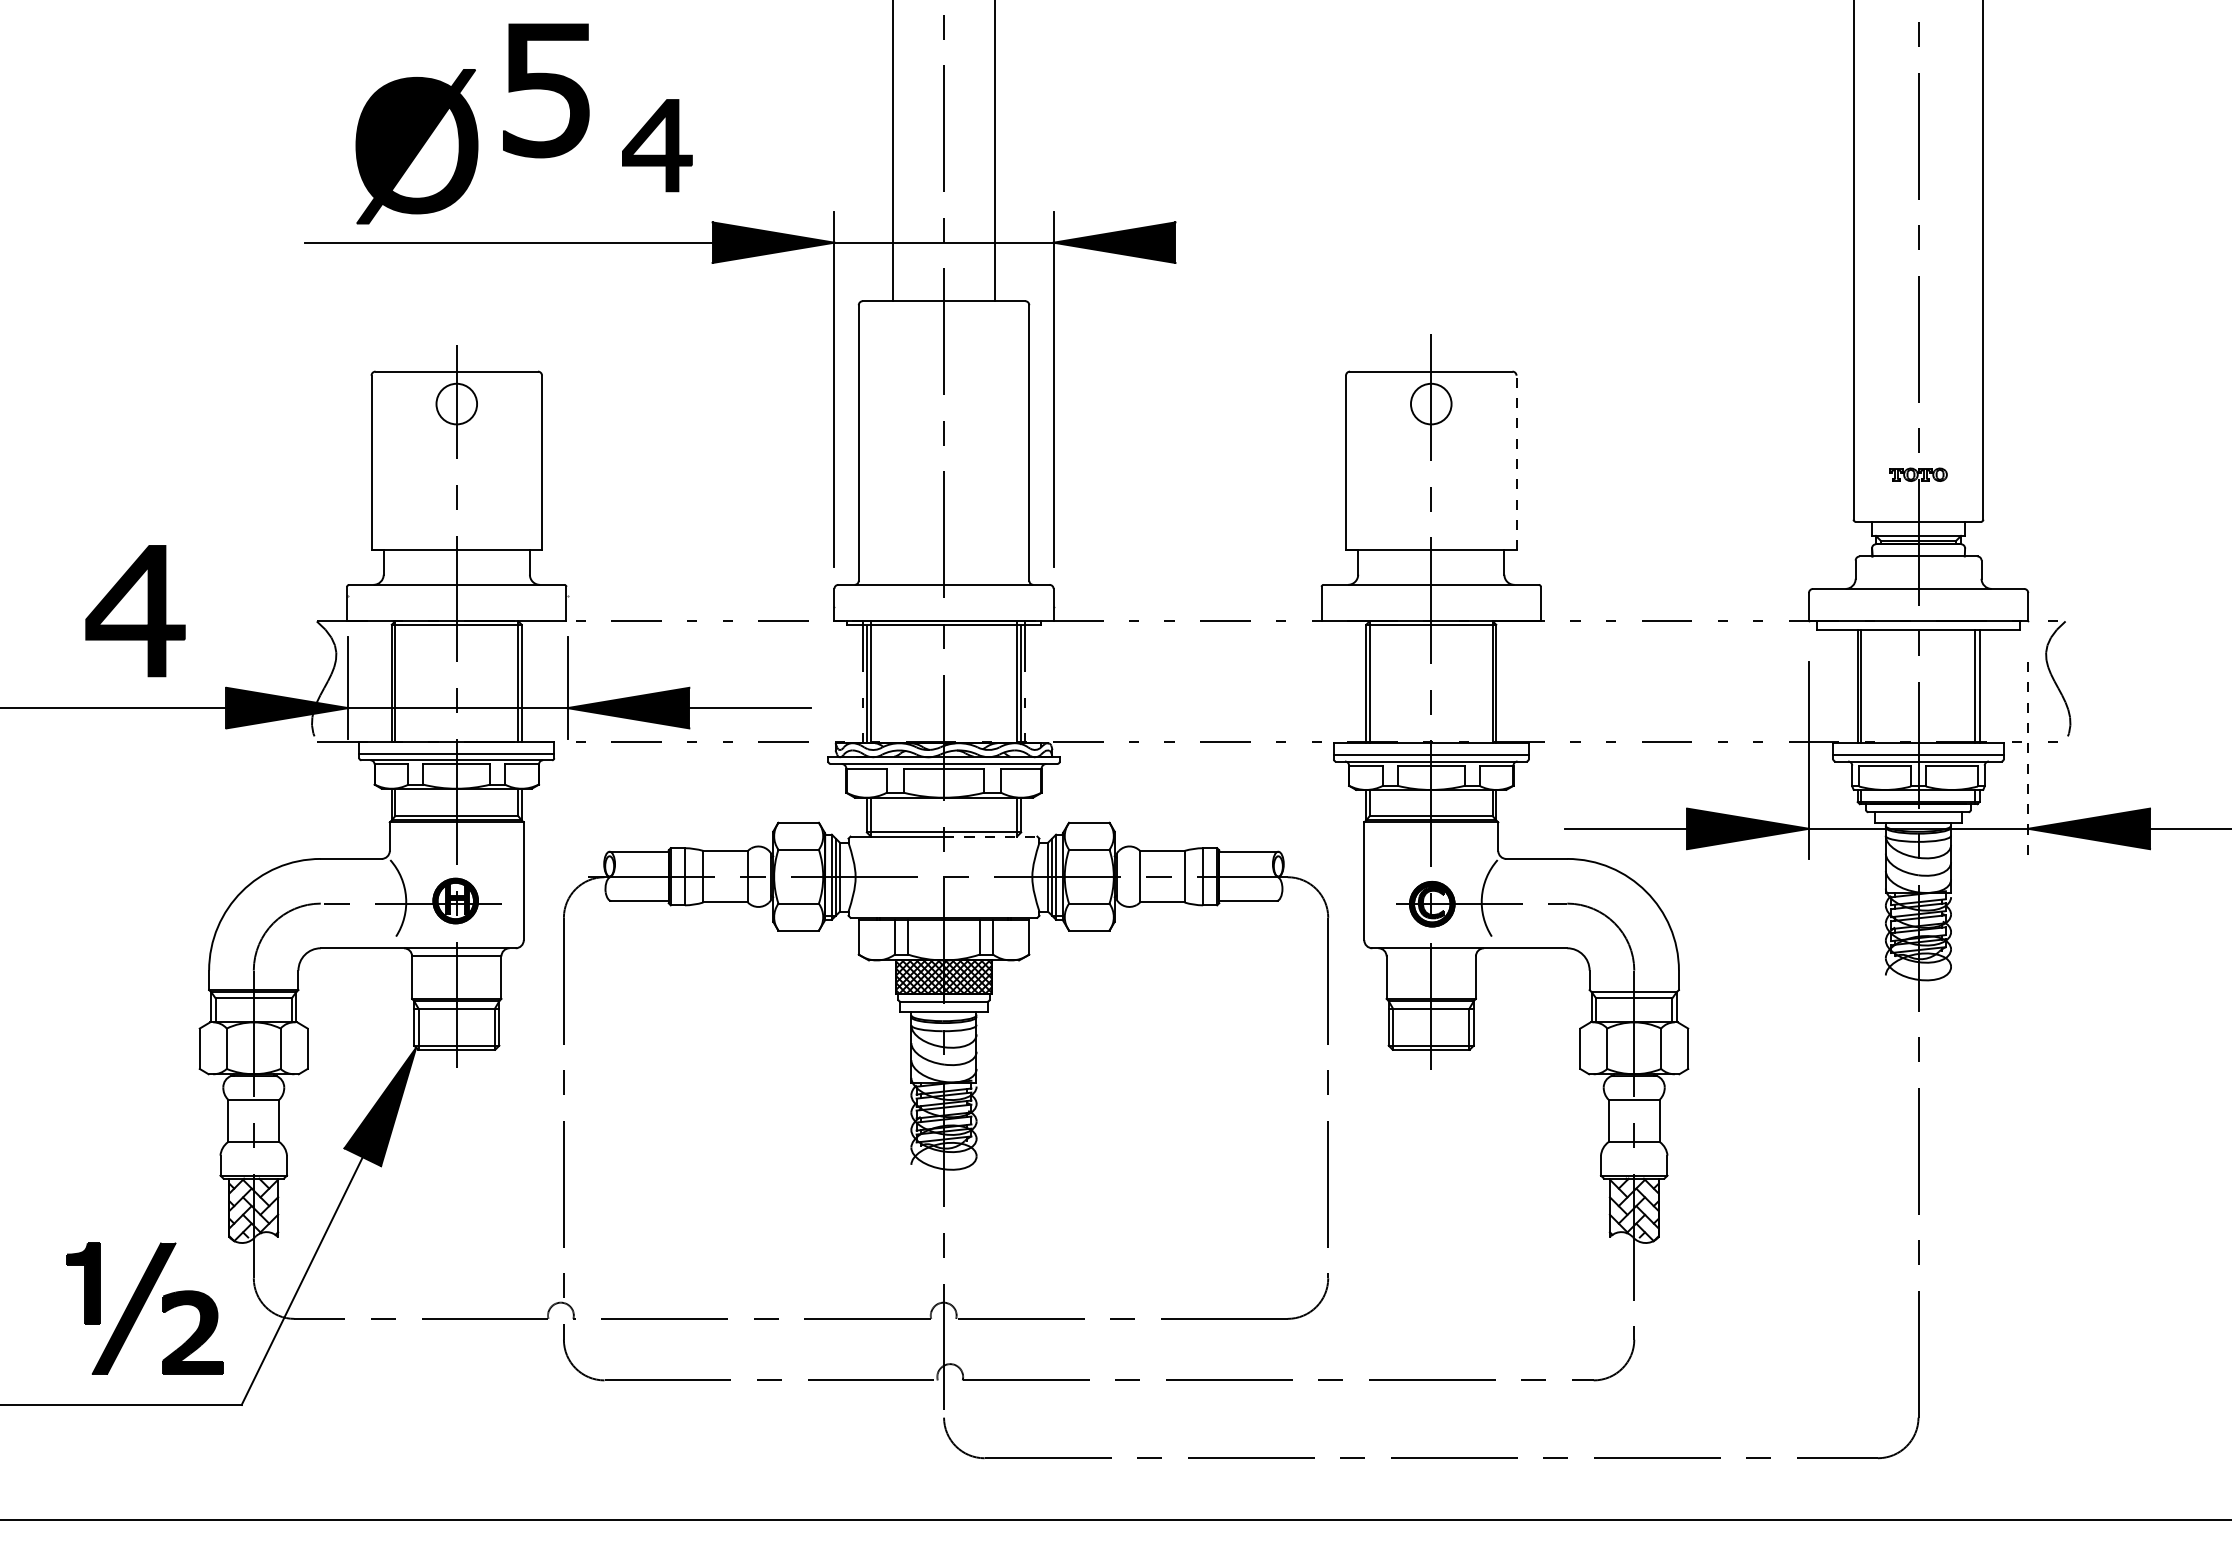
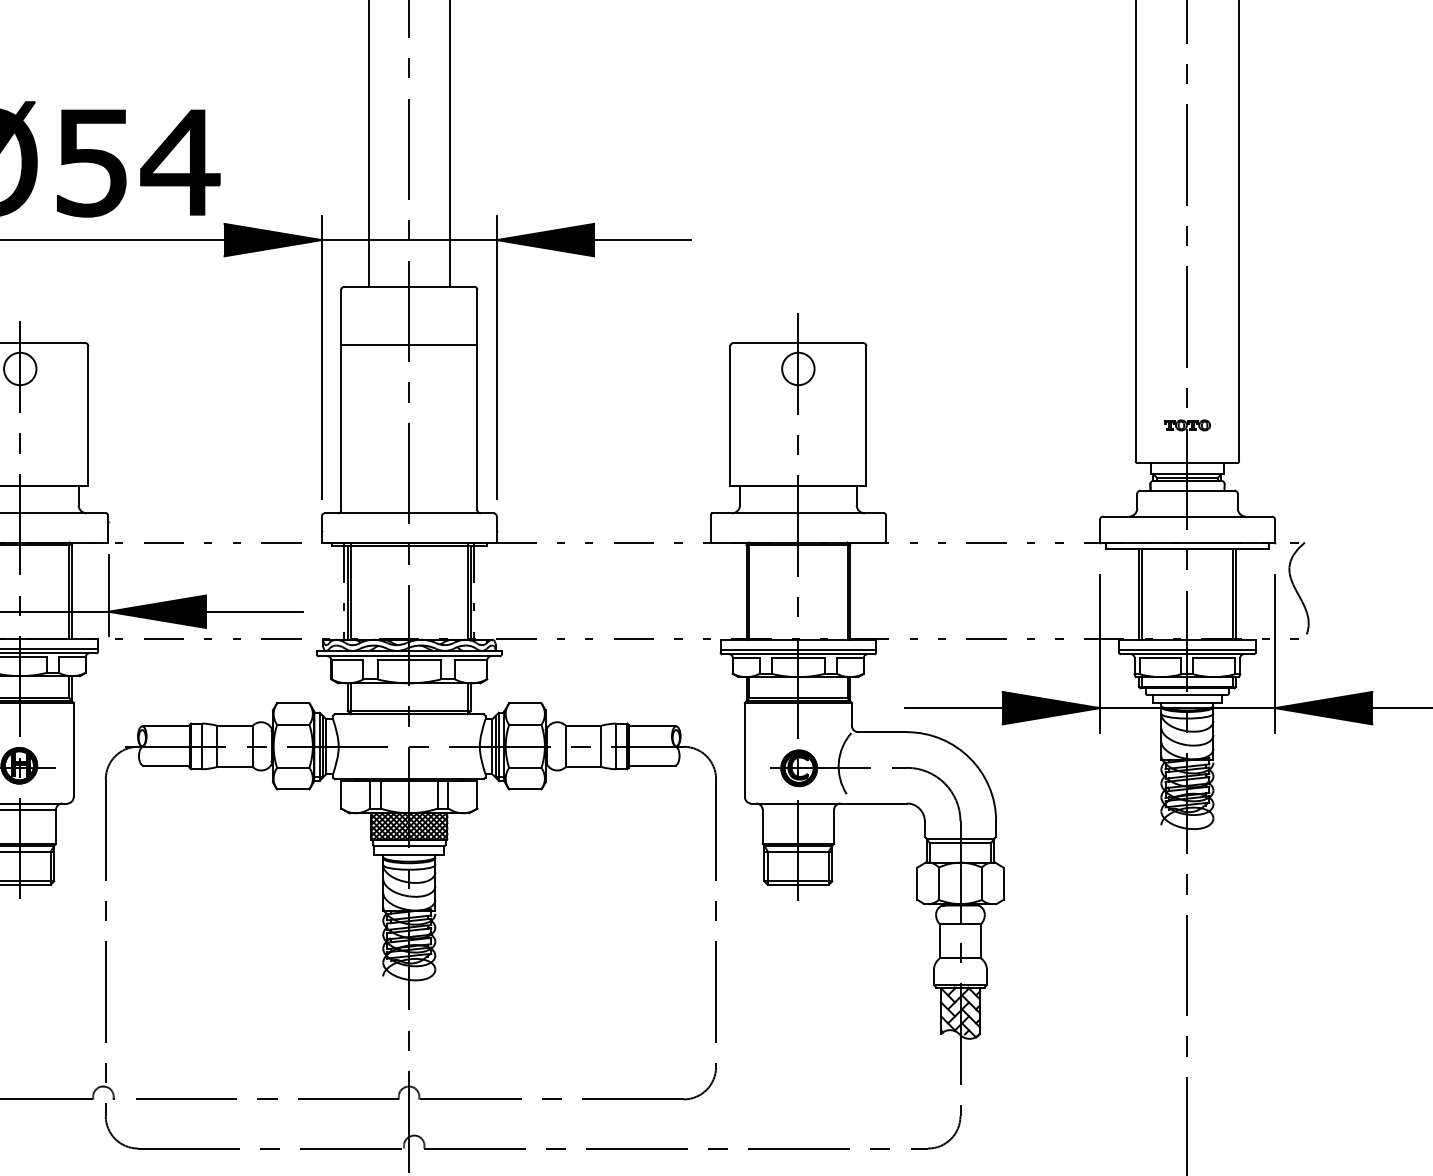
part: (546, 90) -> (91, 163), moved
part: (657, 145) -> (180, 162), size x1.43
line: (1236, 242) -> (642, 239), added
line: (943, 374) -> (408, 345), added
line: (1516, 462) -> (866, 415), dashed -> solid
line: (2028, 760) -> (1275, 653), dashed -> solid
line: (990, 836) -> (446, 714), dashed -> solid

